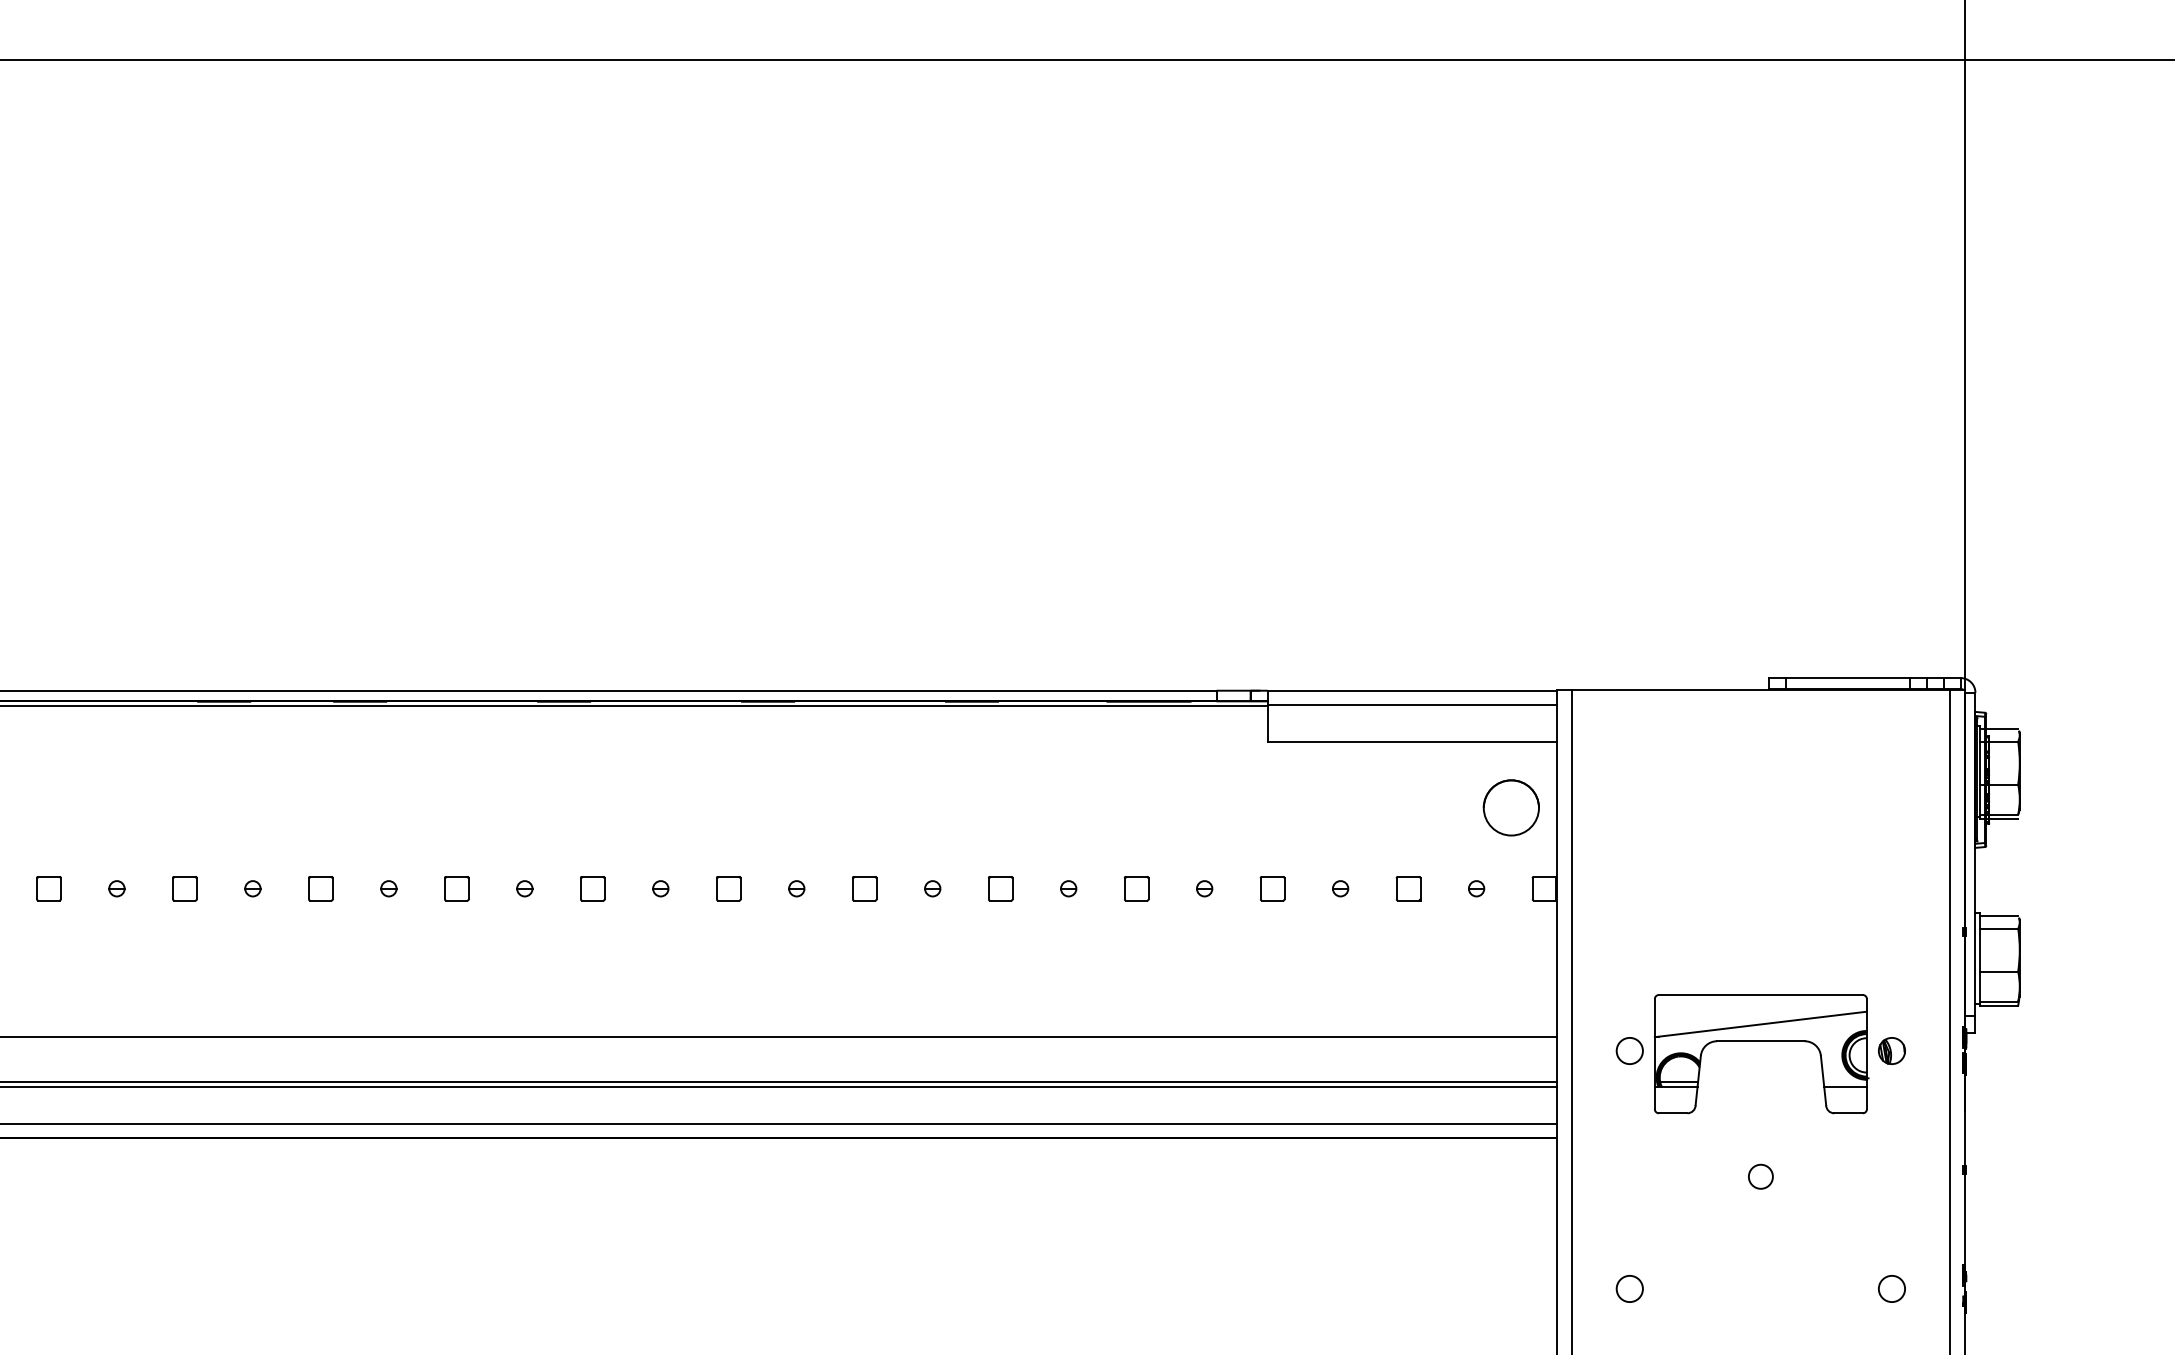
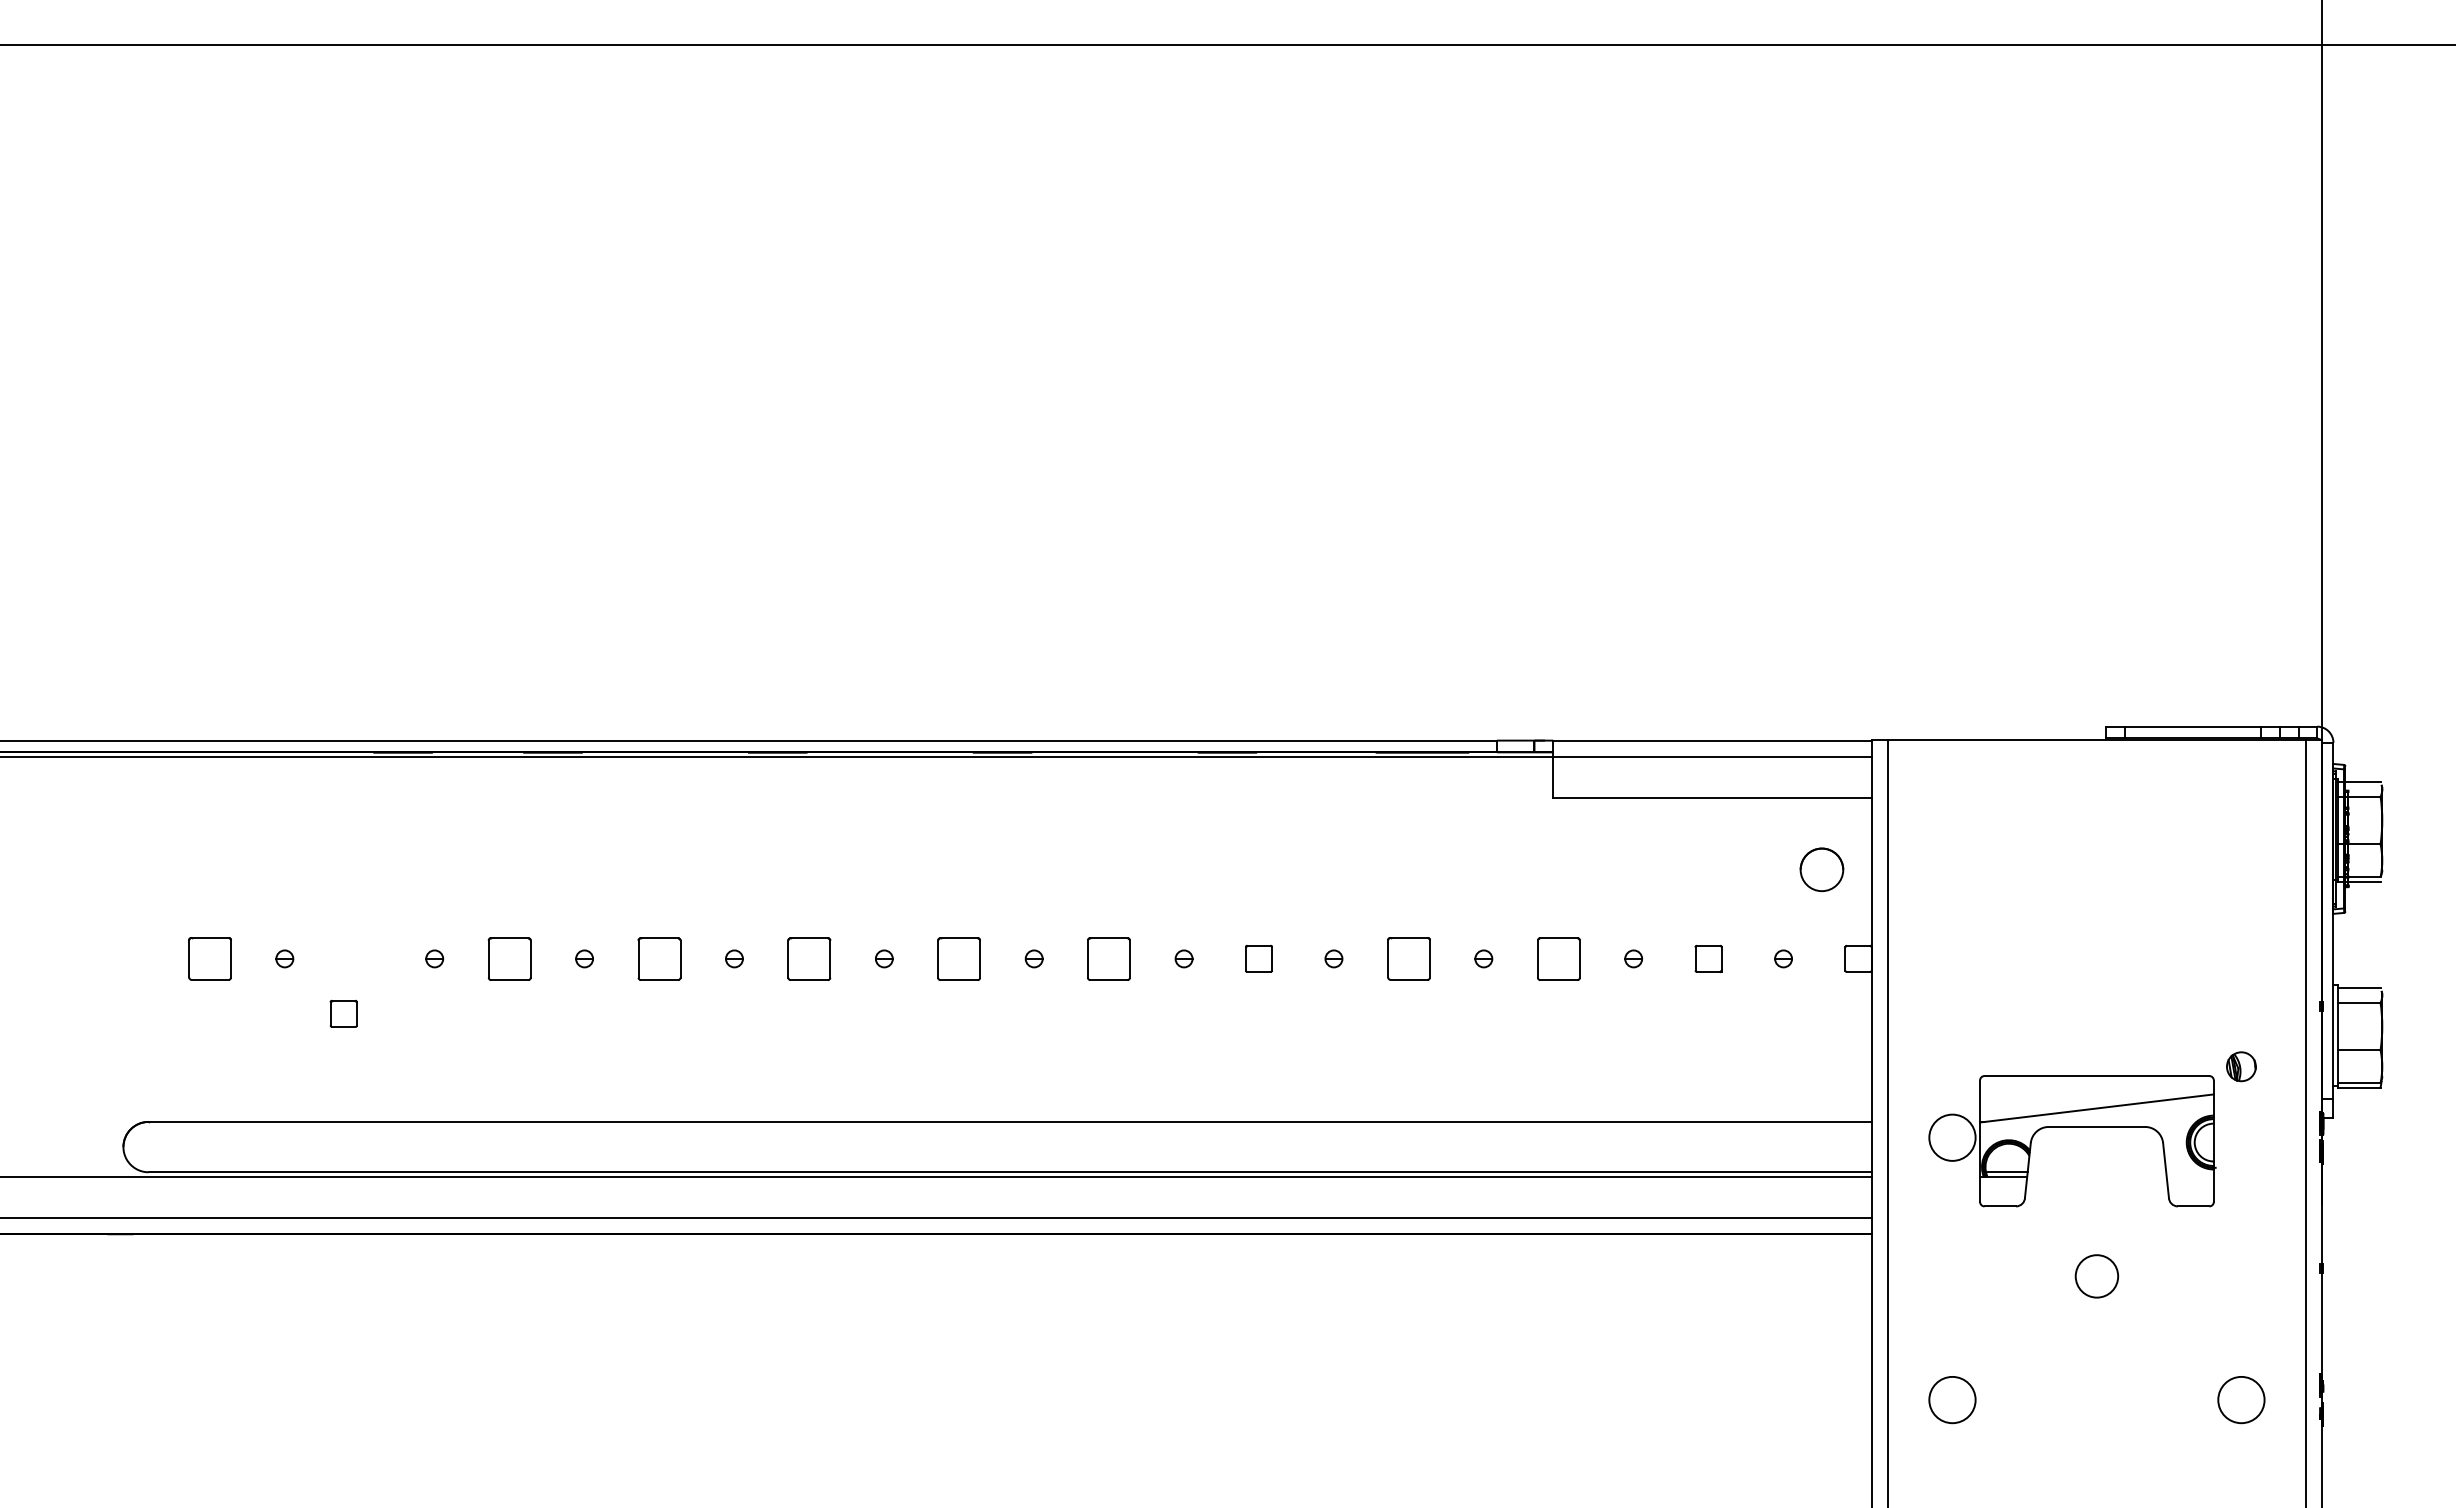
part: (1510, 807) -> (1821, 869), size x0.7
part: (48, 888) -> (209, 958), size x1.6
part: (184, 888) -> (343, 1013), moved
part: (320, 888) -> (509, 958), size x1.6
part: (456, 888) -> (659, 958), size x1.6
part: (592, 888) -> (809, 958), size x1.6
part: (728, 888) -> (959, 958), size x1.6
part: (865, 888) -> (1109, 958), size x1.6
part: (1136, 888) -> (1408, 958), size x1.6
part: (1272, 888) -> (1558, 958), size x1.6
circle: (1629, 1050) -> (1952, 1137), size x1.6
part: (1892, 1050) -> (2241, 1066), moved
line: (1844, 1087) -> (2189, 1177), removed
circle: (1760, 1176) -> (2096, 1276), size x1.6
circle: (1629, 1288) -> (1952, 1399), size x1.6
circle: (1891, 1288) -> (2240, 1399), size x1.6

